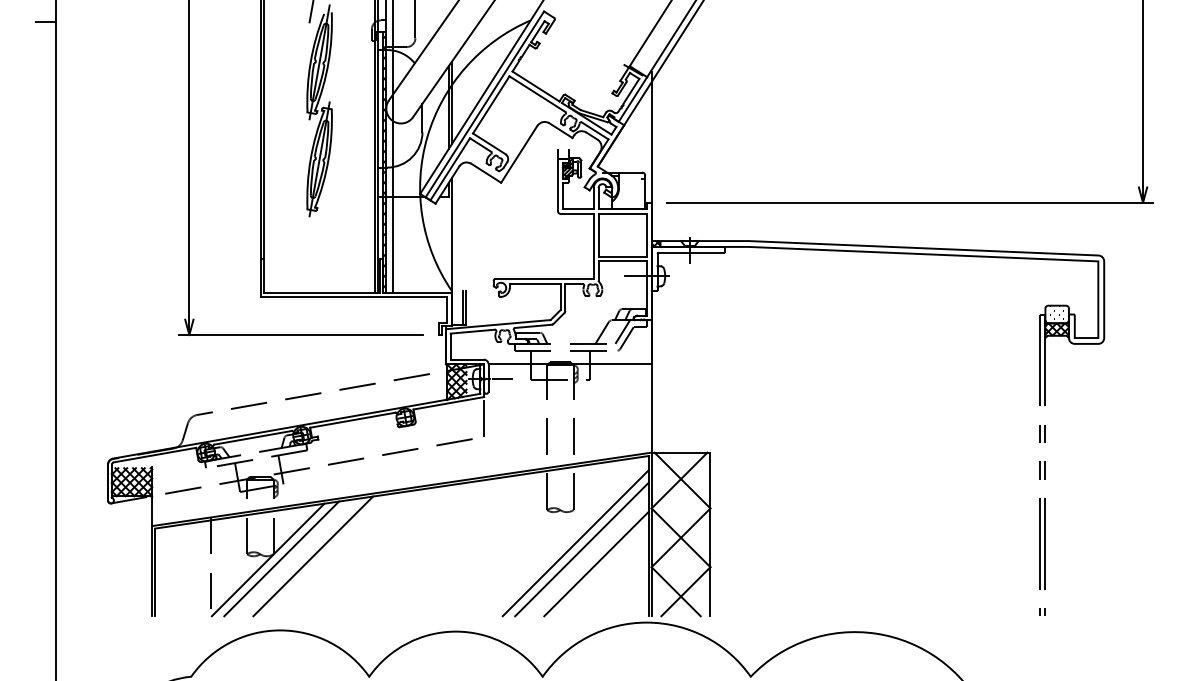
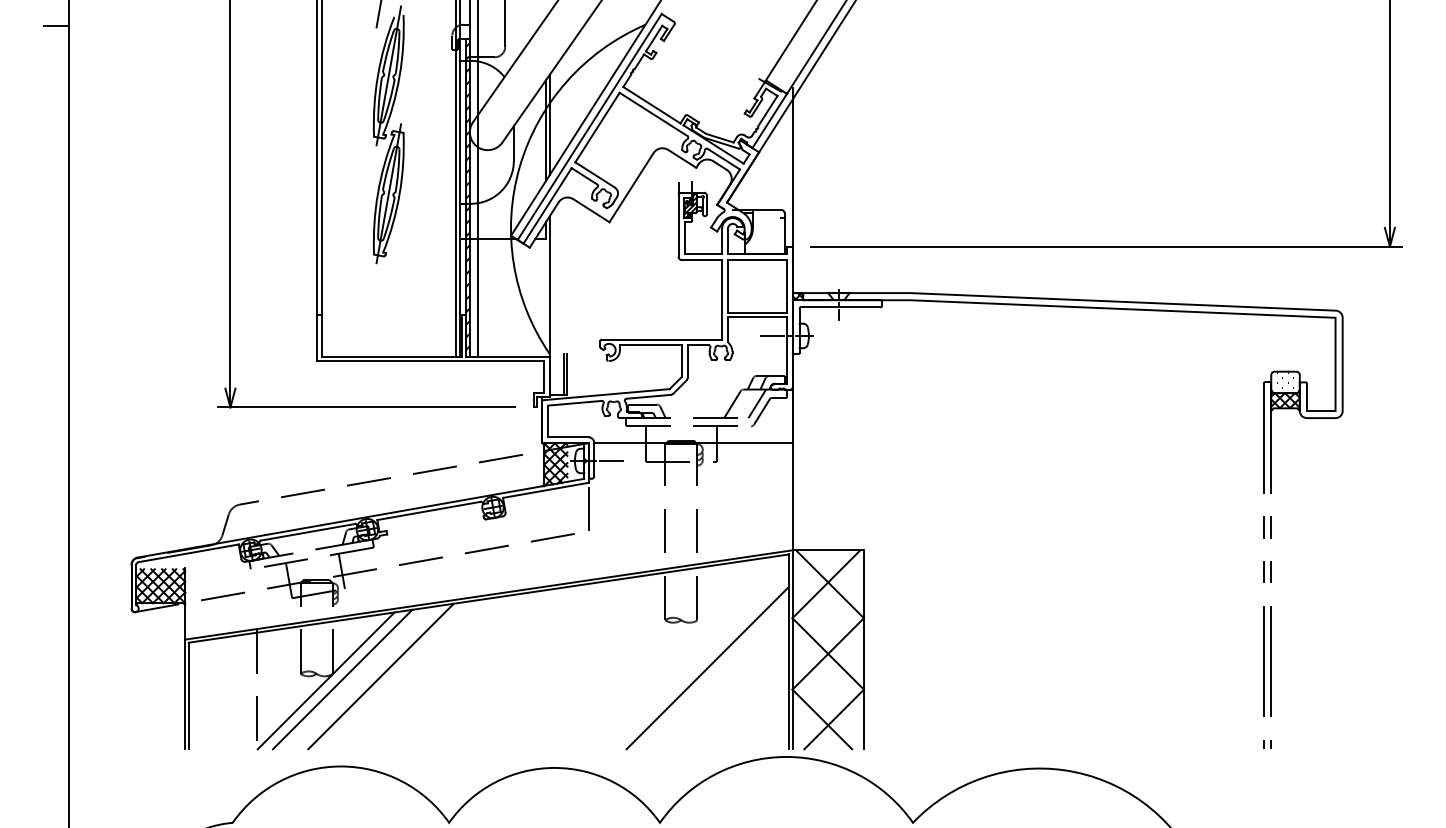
line: (575, 543) -> (699, 660), removed
line: (596, 563) -> (725, 685), removed

